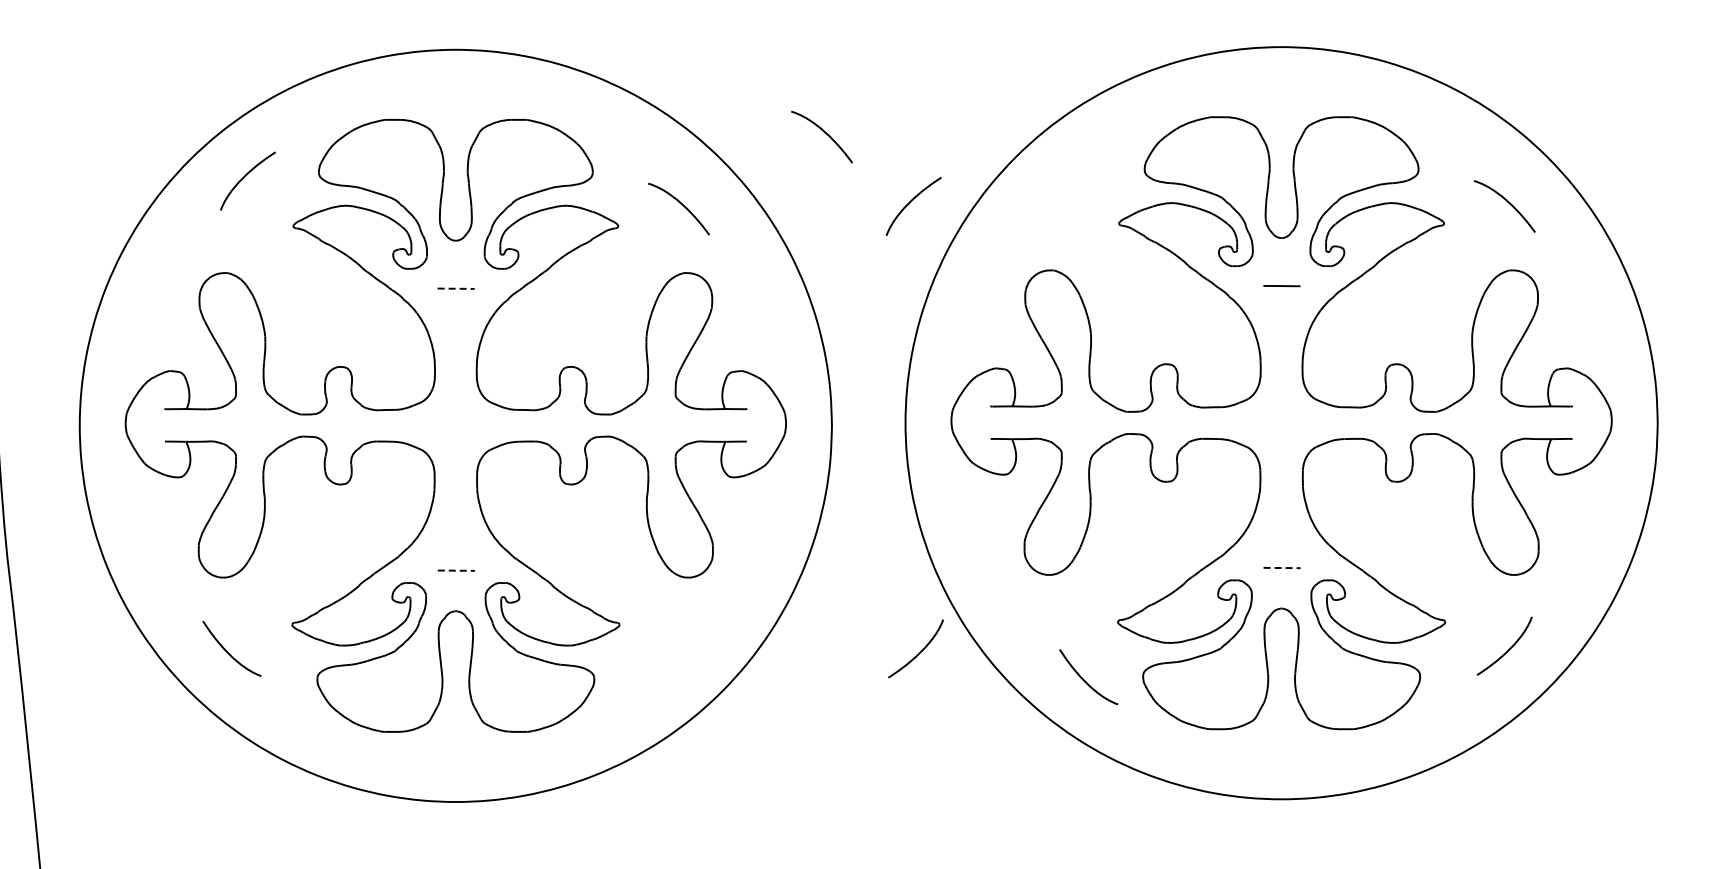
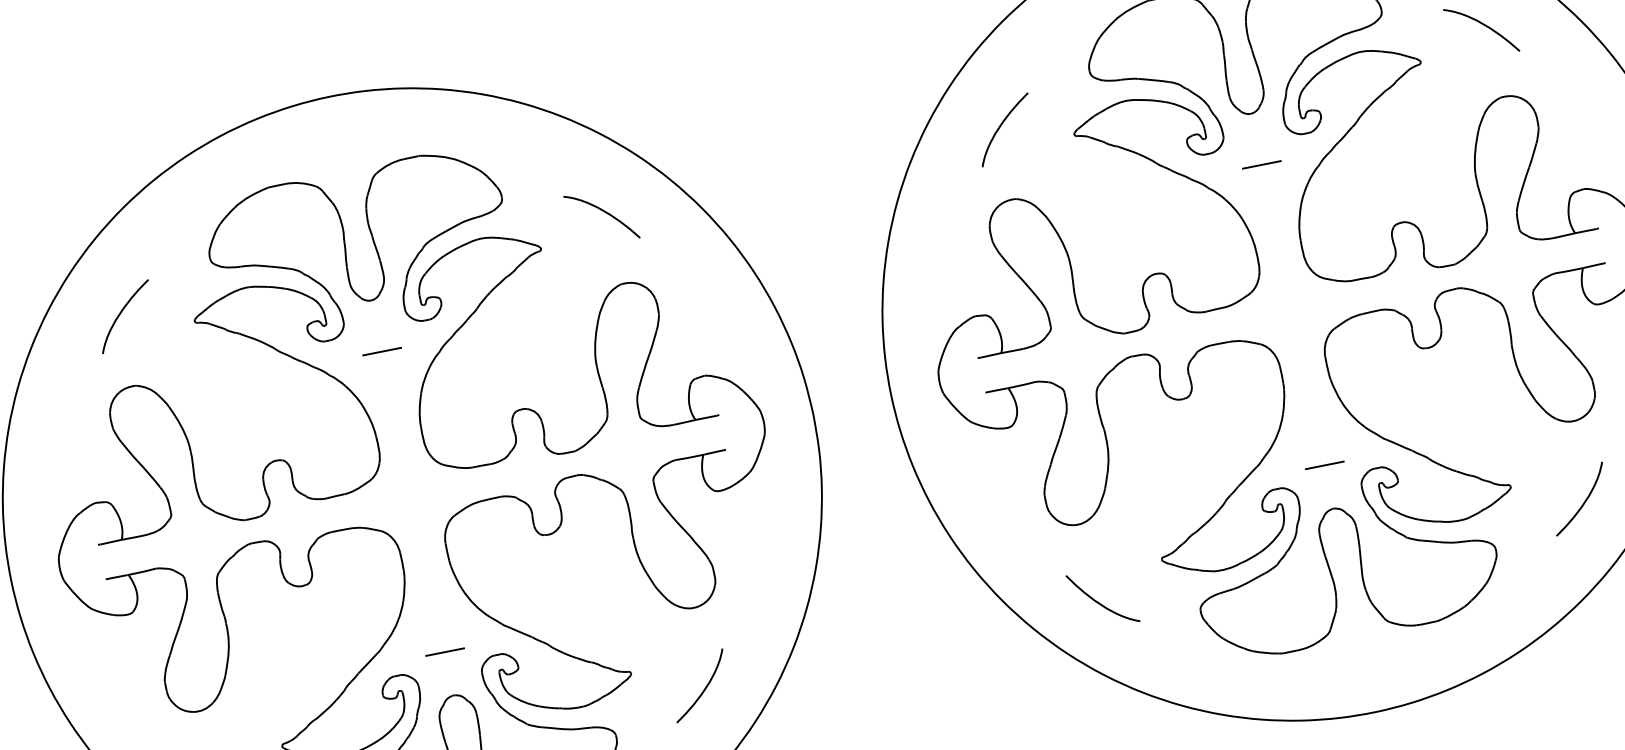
curve: (824, 133) -> (740, 104), removed
curve: (245, 177) -> (121, 313), moved
curve: (910, 203) -> (1000, 127), moved
line: (456, 288) -> (382, 351), dashed -> solid
line: (1282, 568) -> (1325, 465), dashed -> solid
line: (456, 570) -> (445, 651), dashed -> solid
curve: (919, 652) -> (704, 688), moved
curve: (1085, 680) -> (1100, 602), moved

